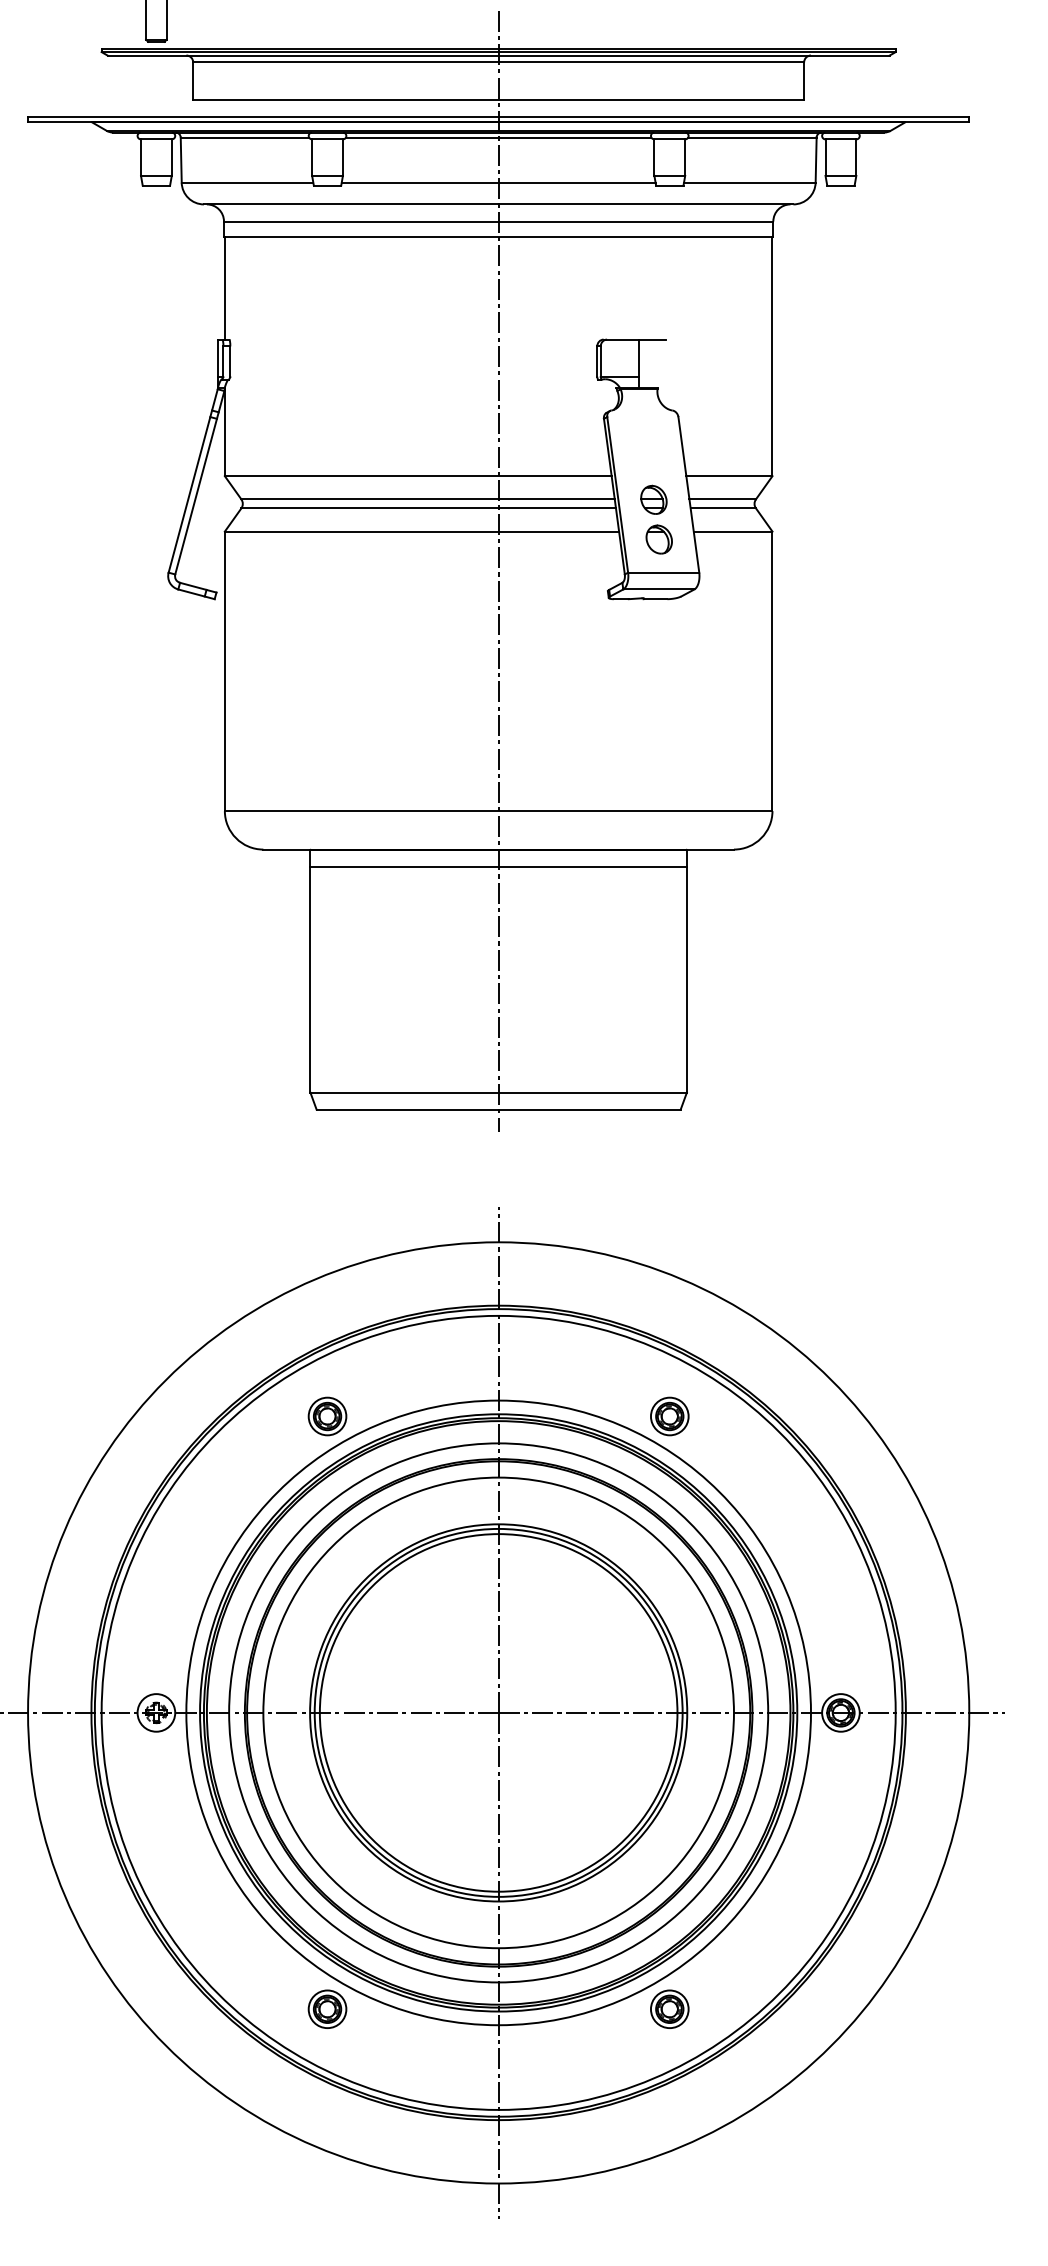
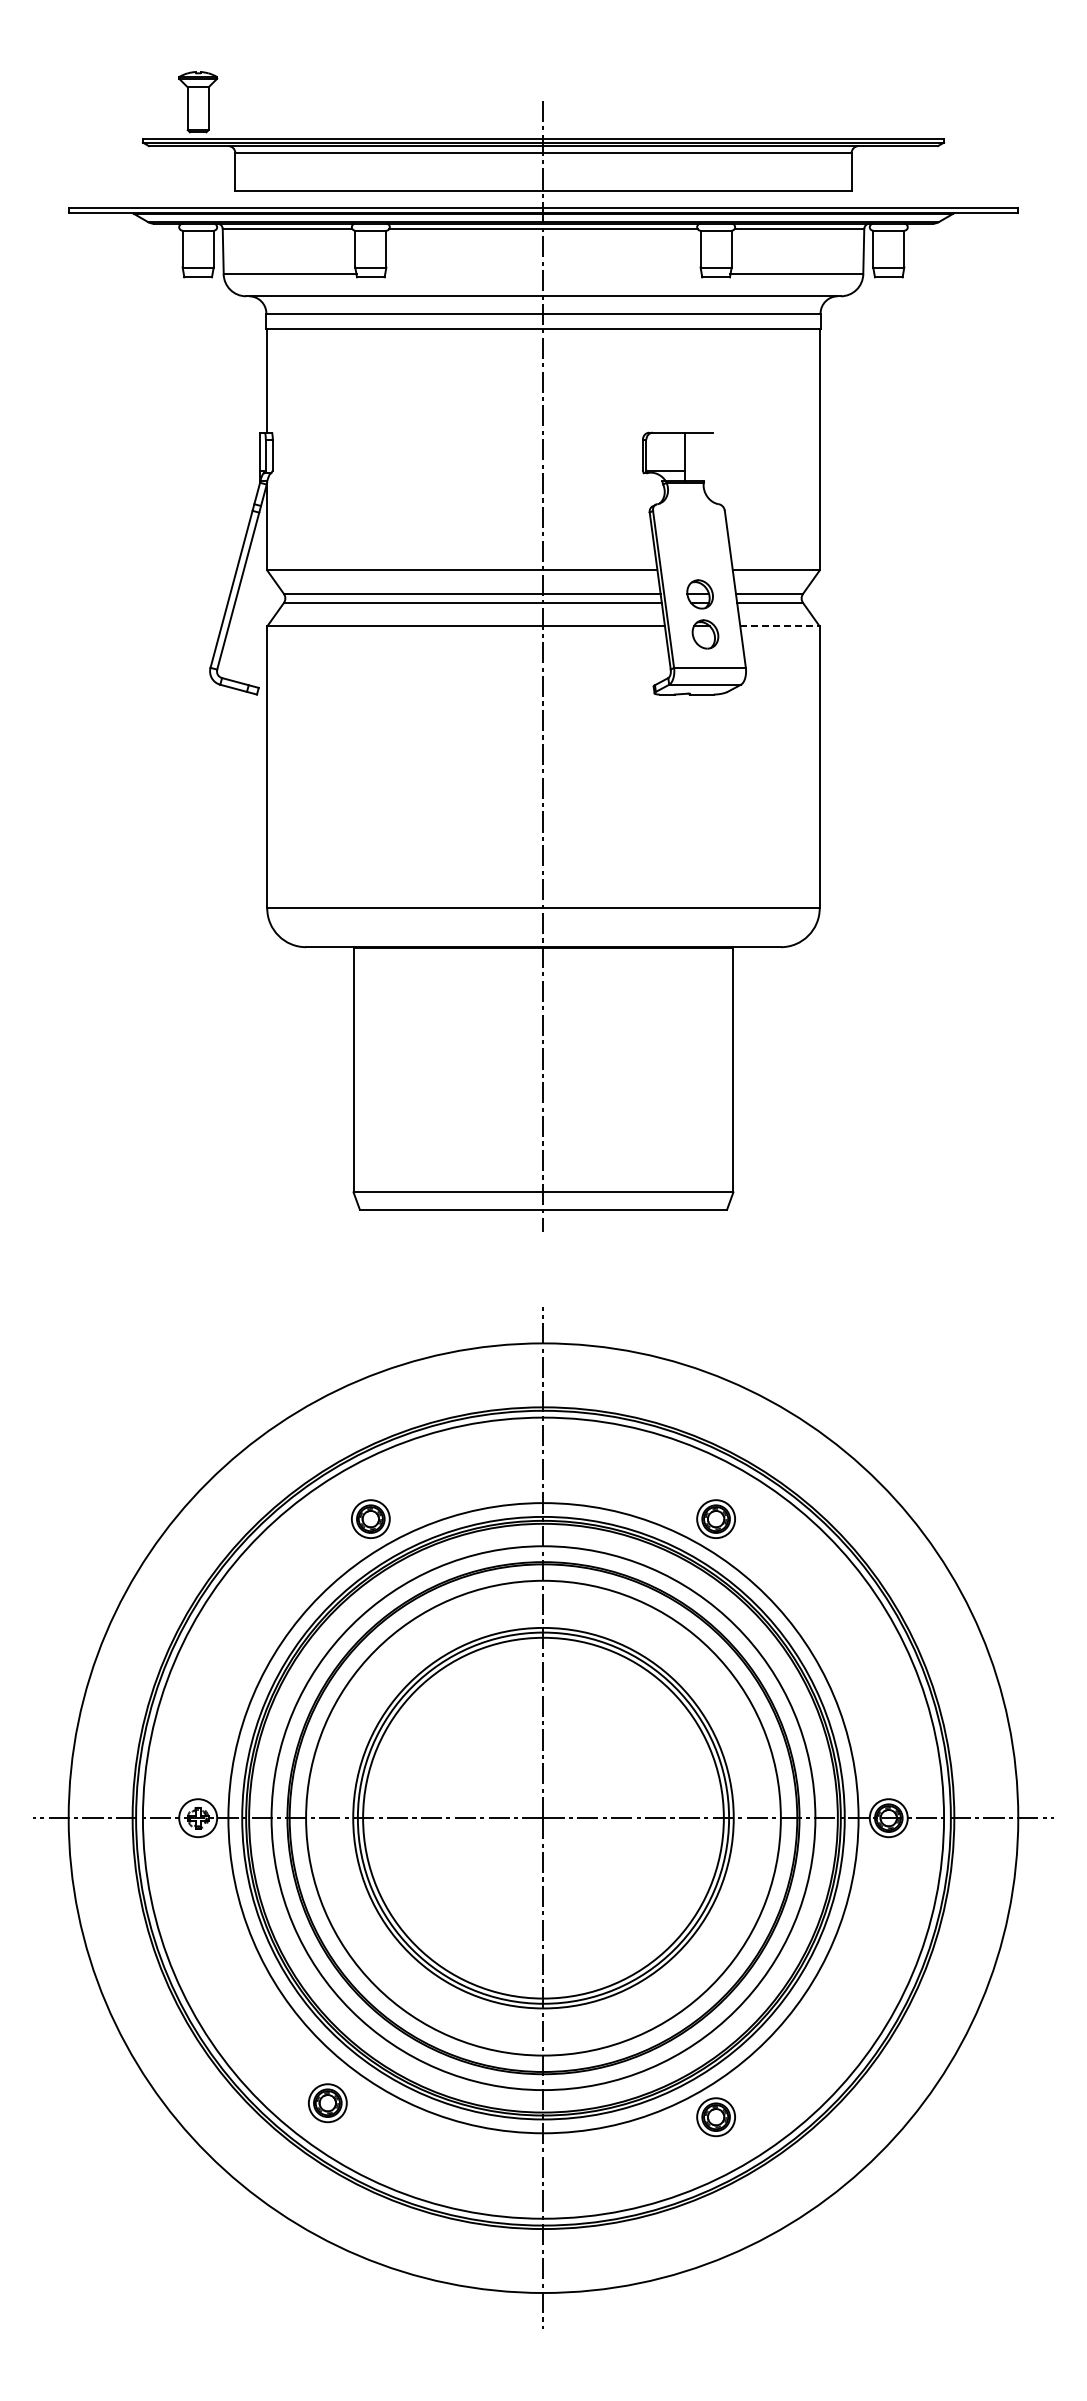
line: (498, 182) -> (543, 274), removed
line: (733, 531) -> (780, 626), solid -> dashed
line: (498, 866) -> (543, 964), removed
part: (327, 2009) -> (327, 2103), moved

